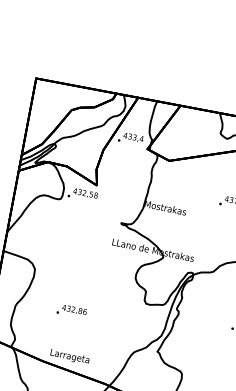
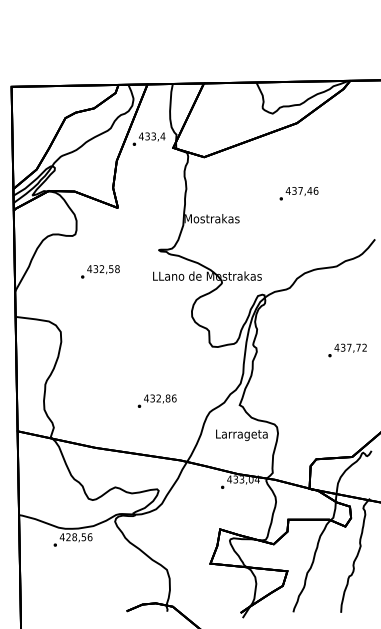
text: (83, 194) -> (100, 271), moved
text: (71, 310) -> (156, 400), moved
text: (69, 356) -> (241, 434), moved

